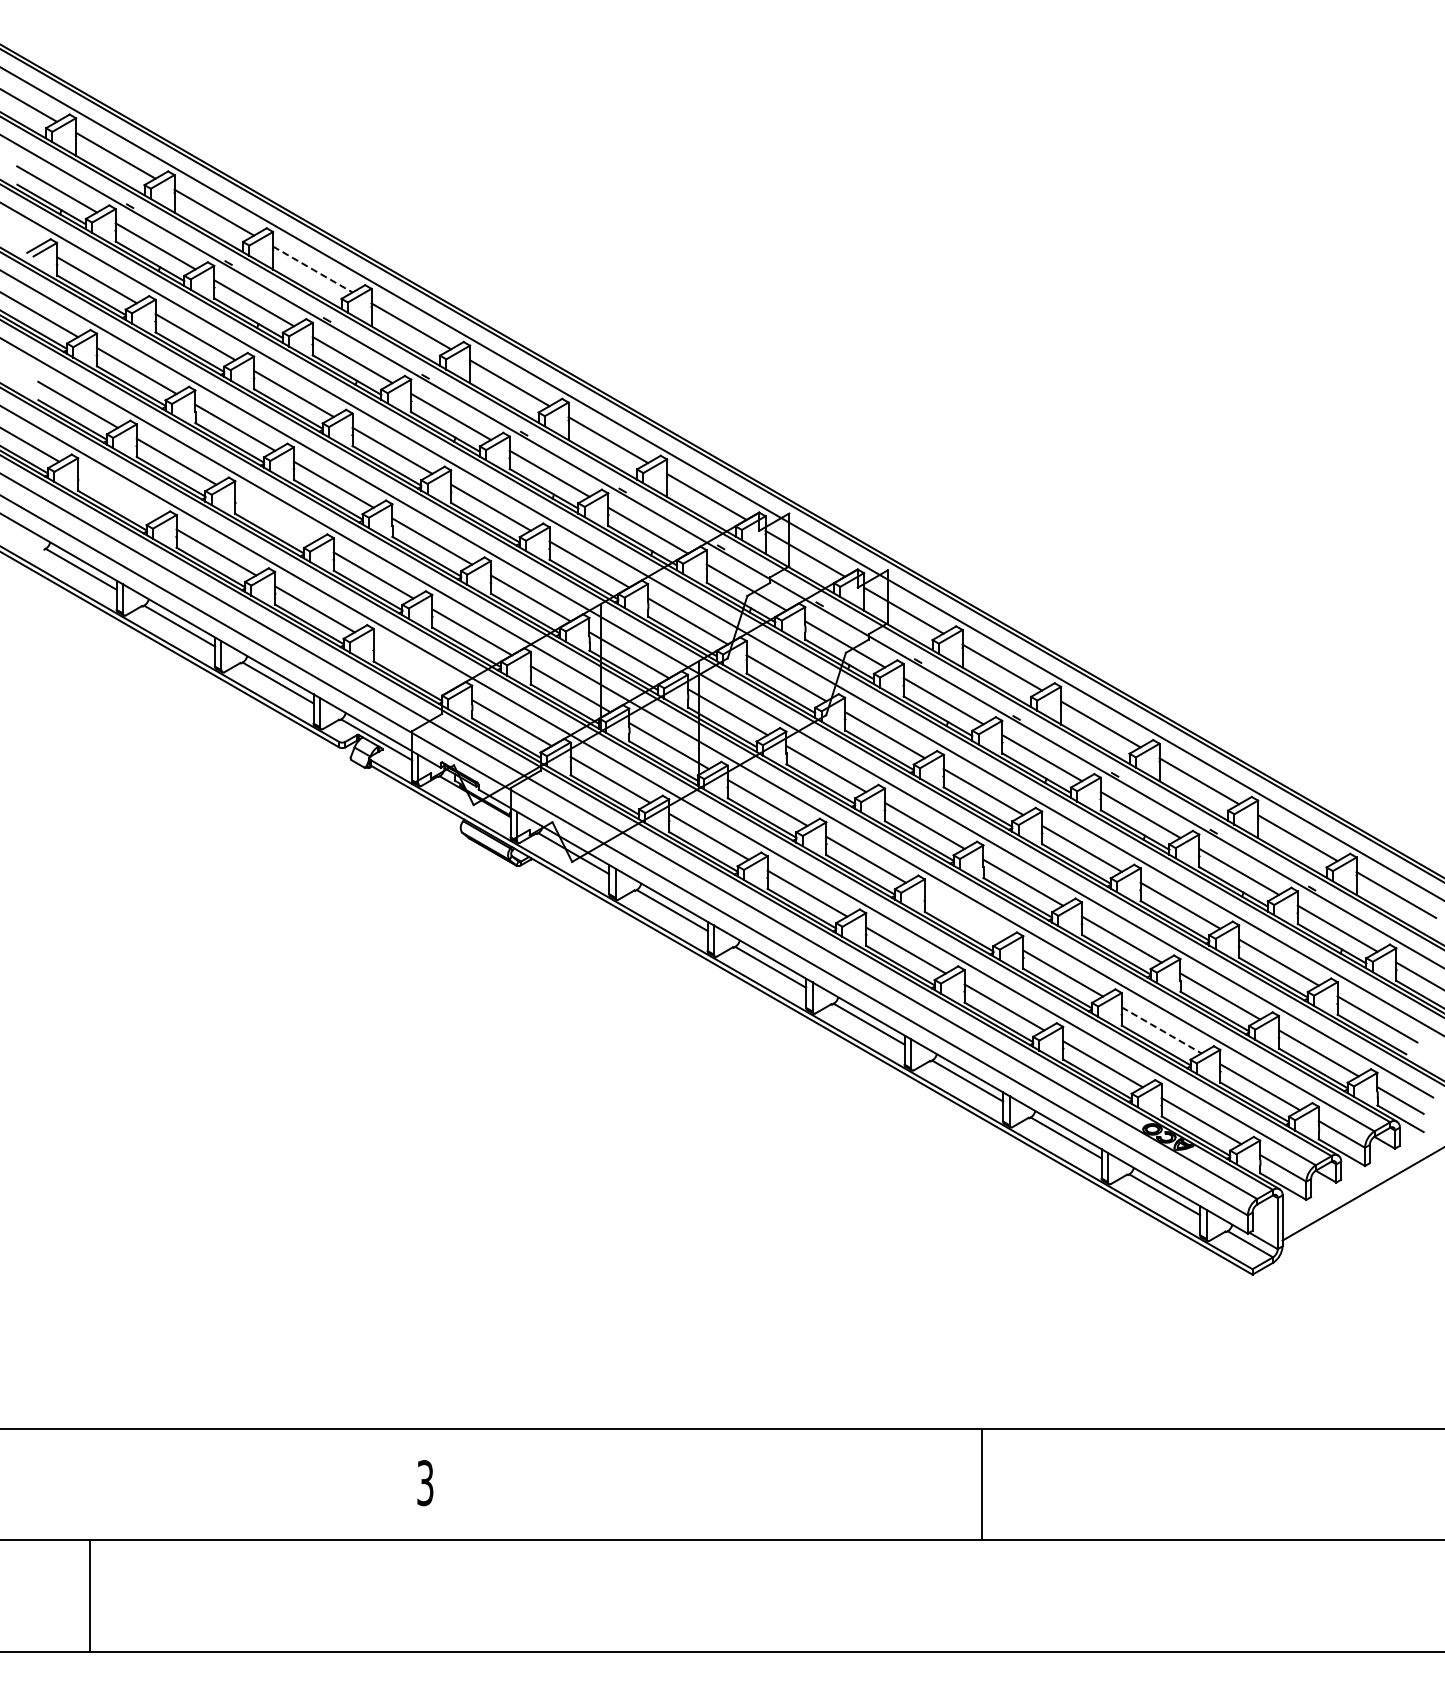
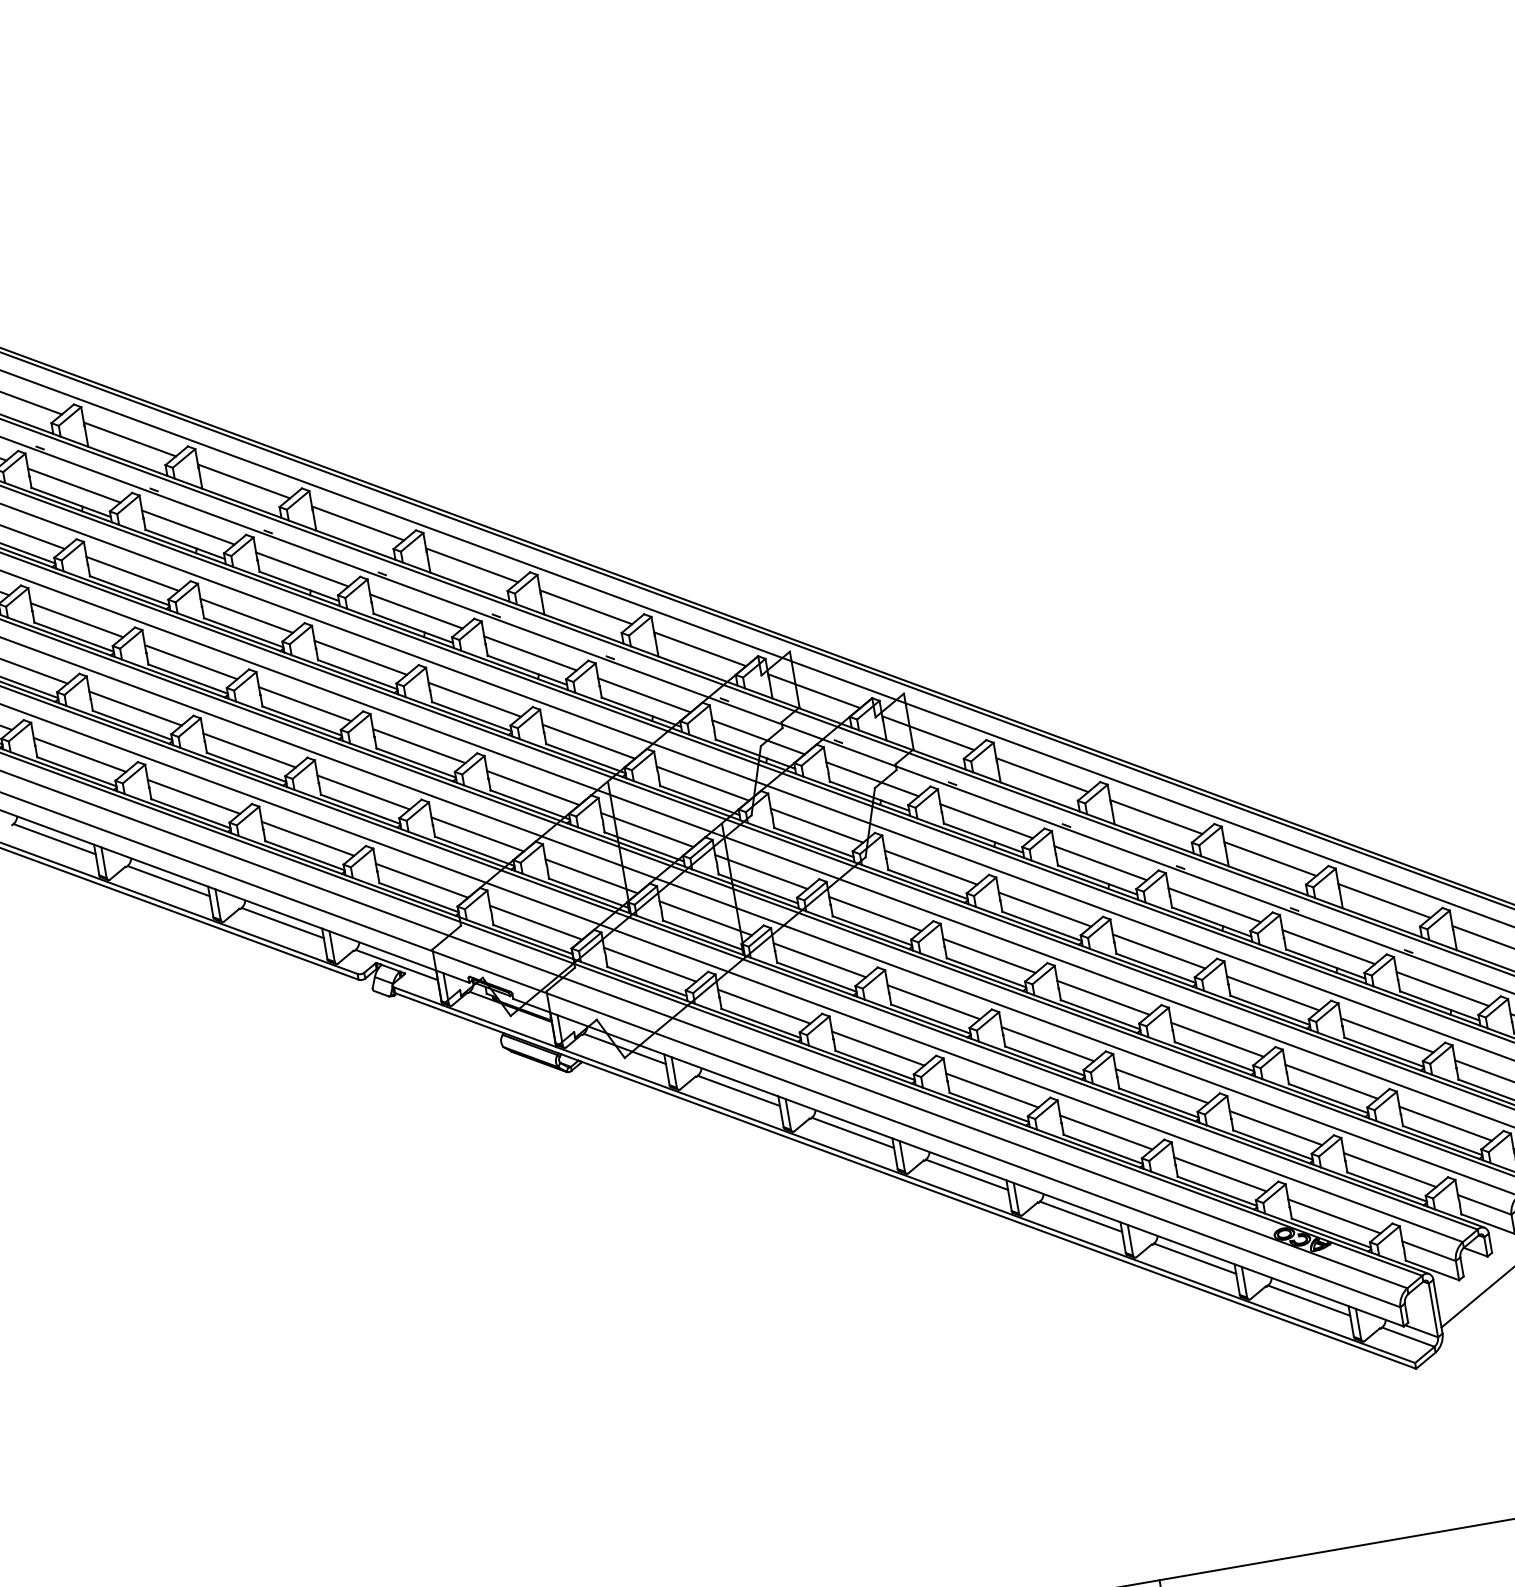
line: (312, 269) -> (243, 481), dashed -> solid
line: (117, 495) -> (79, 754), added
line: (275, 518) -> (249, 750), added
line: (413, 666) -> (422, 881), added
line: (964, 916) -> (1047, 1044), added
line: (1162, 1030) -> (1276, 1128), dashed -> solid

